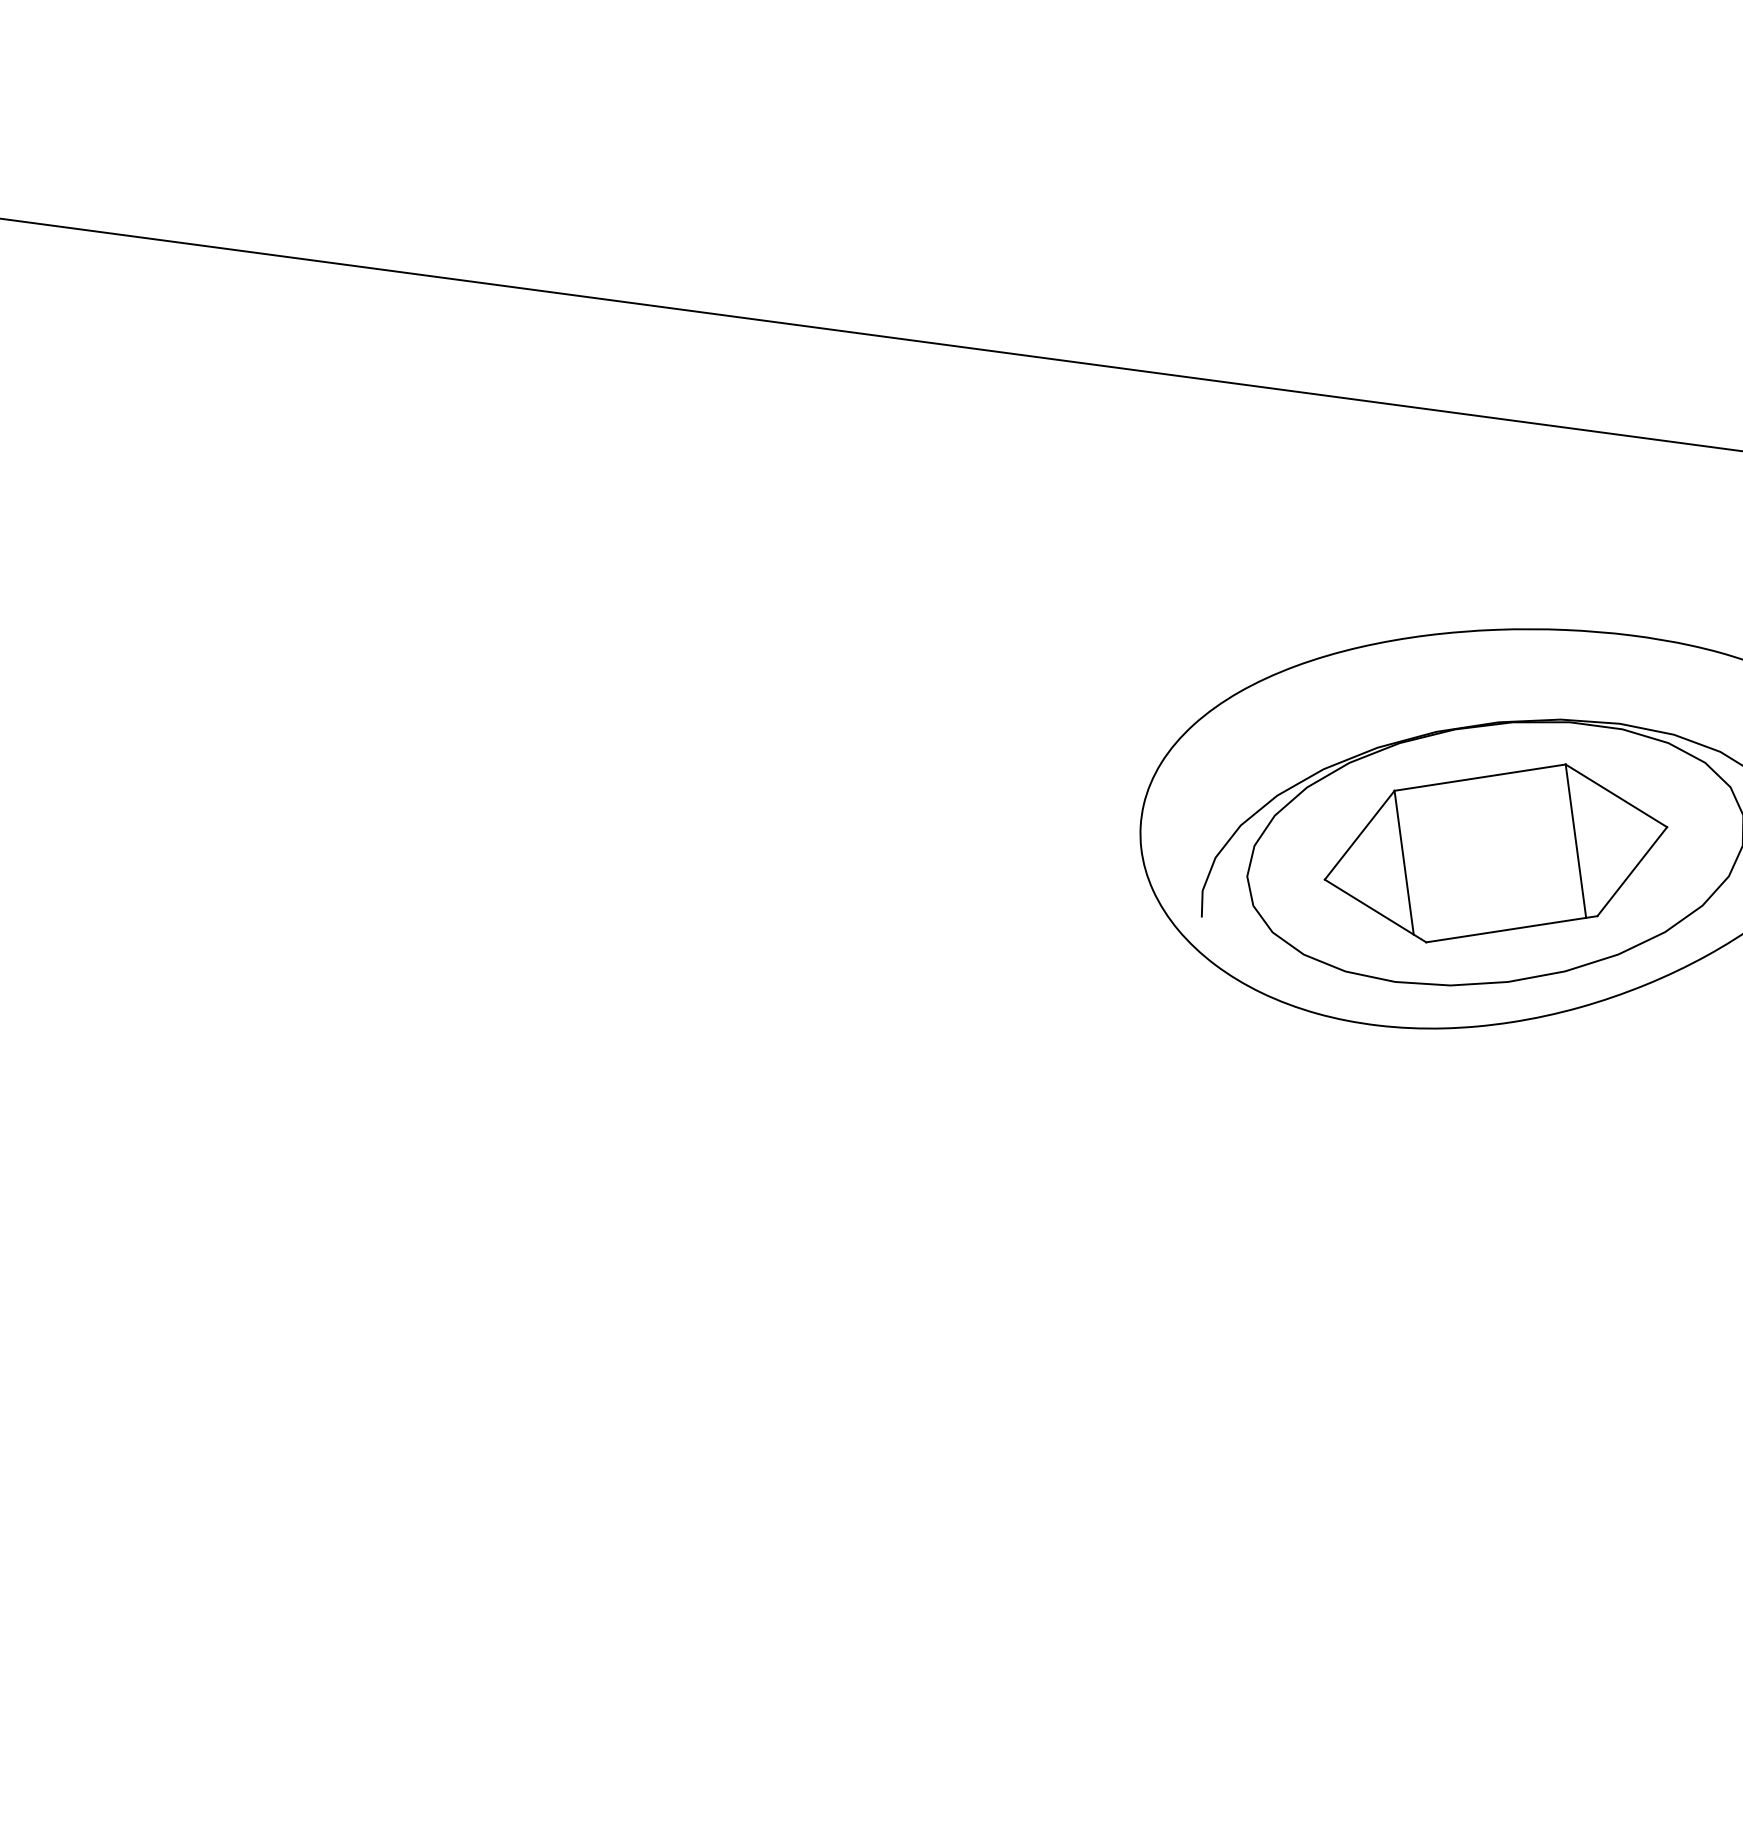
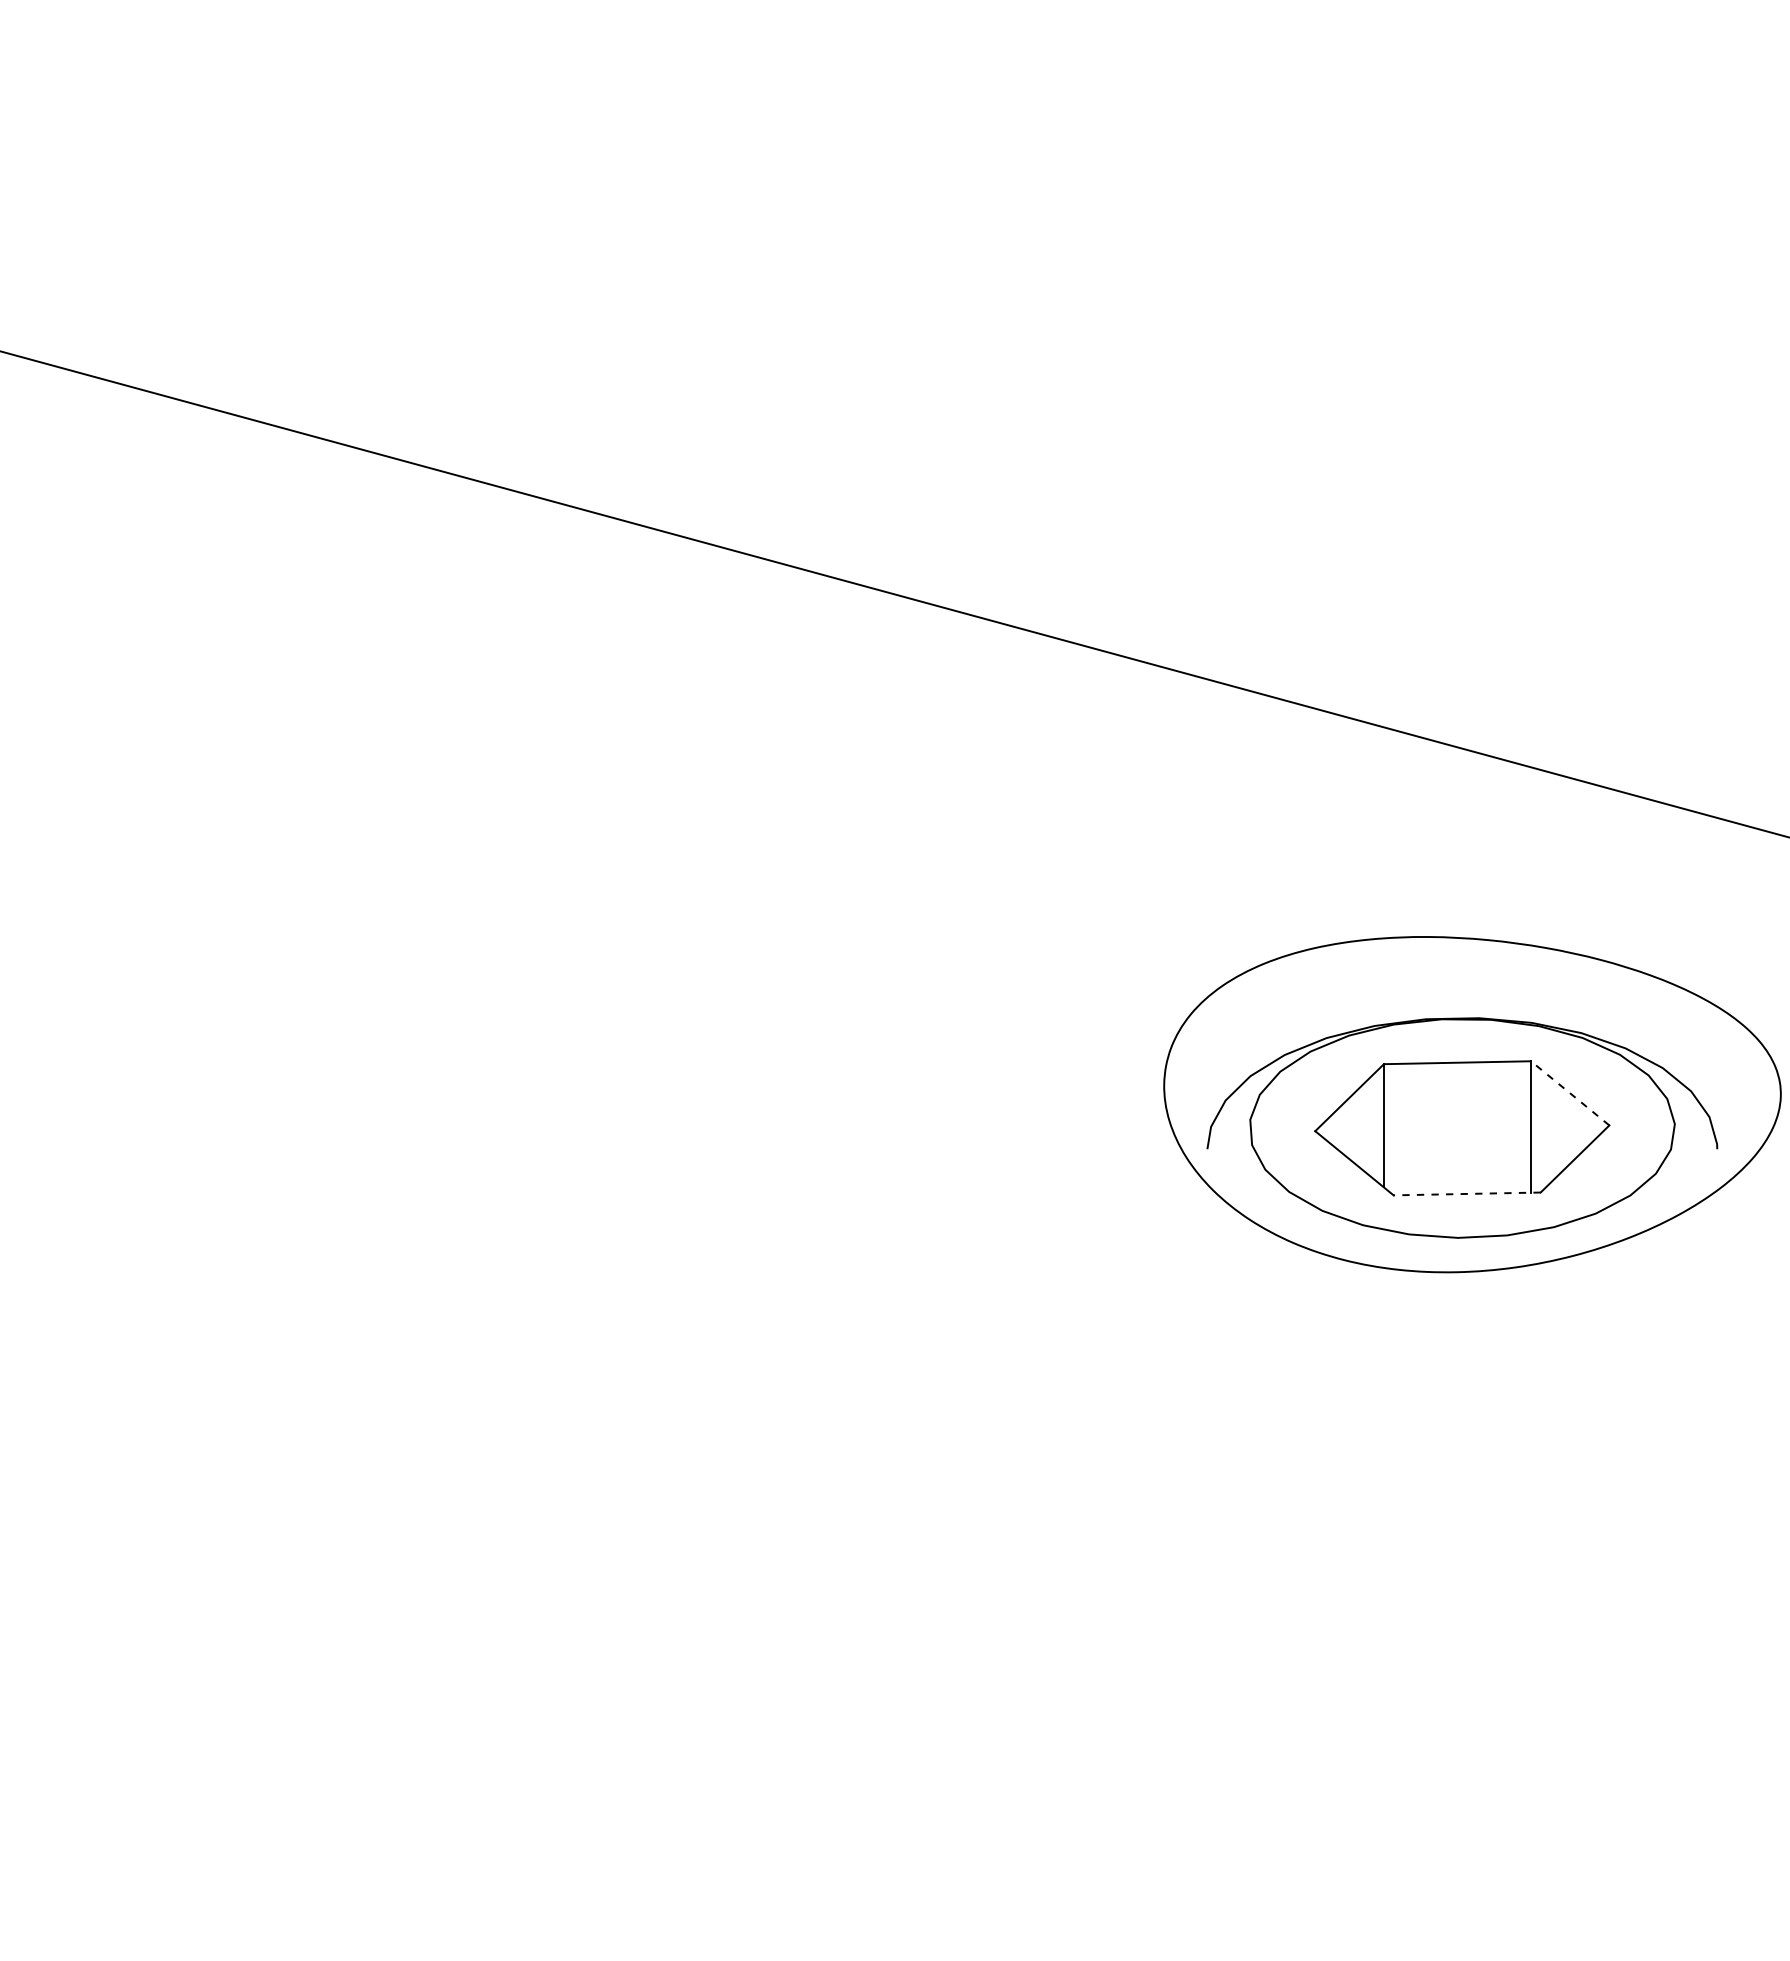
line: (1616, 795) -> (1570, 1093), solid -> dashed
line: (1512, 928) -> (1467, 1193), solid -> dashed

